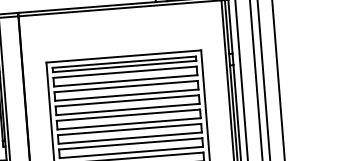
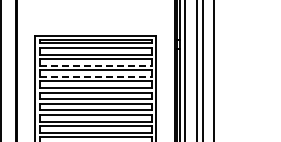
line: (126, 94) -> (95, 65), solid -> dashed
line: (127, 109) -> (95, 76), solid -> dashed

